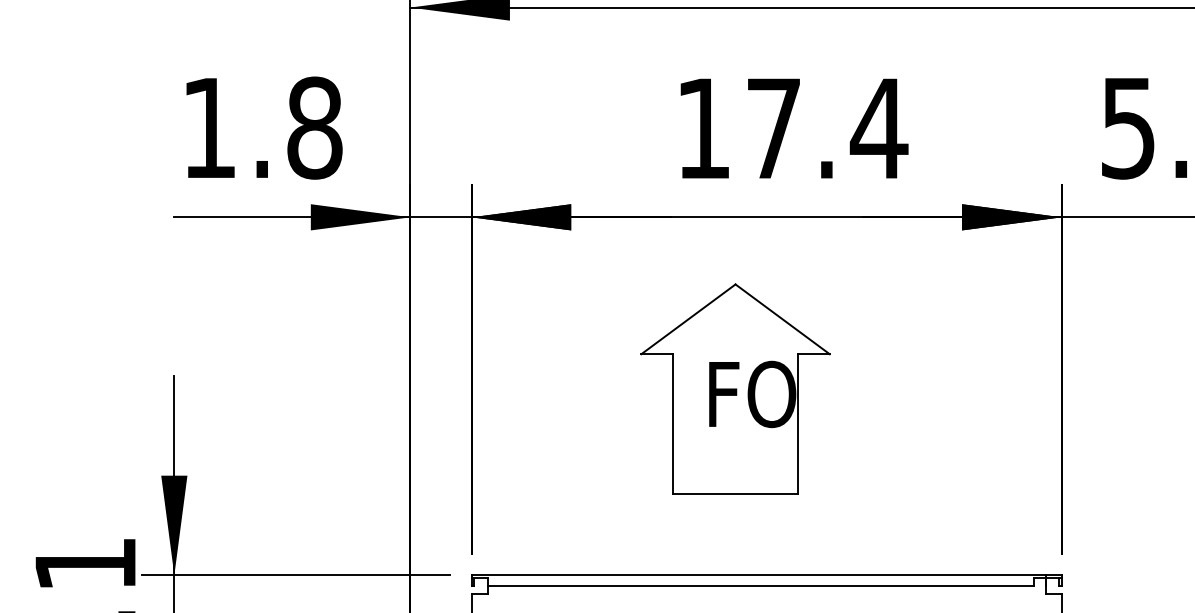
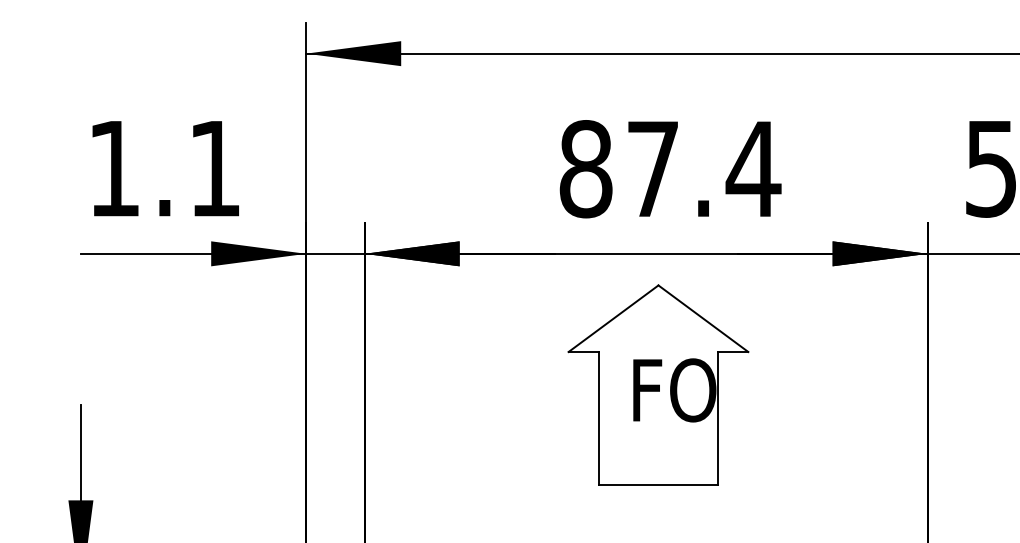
text: (314, 127) -> (214, 168), 1.8 -> 1.1
text: (703, 128) -> (585, 169), 17.4 -> 87.4
part: (735, 388) -> (658, 384), moved

